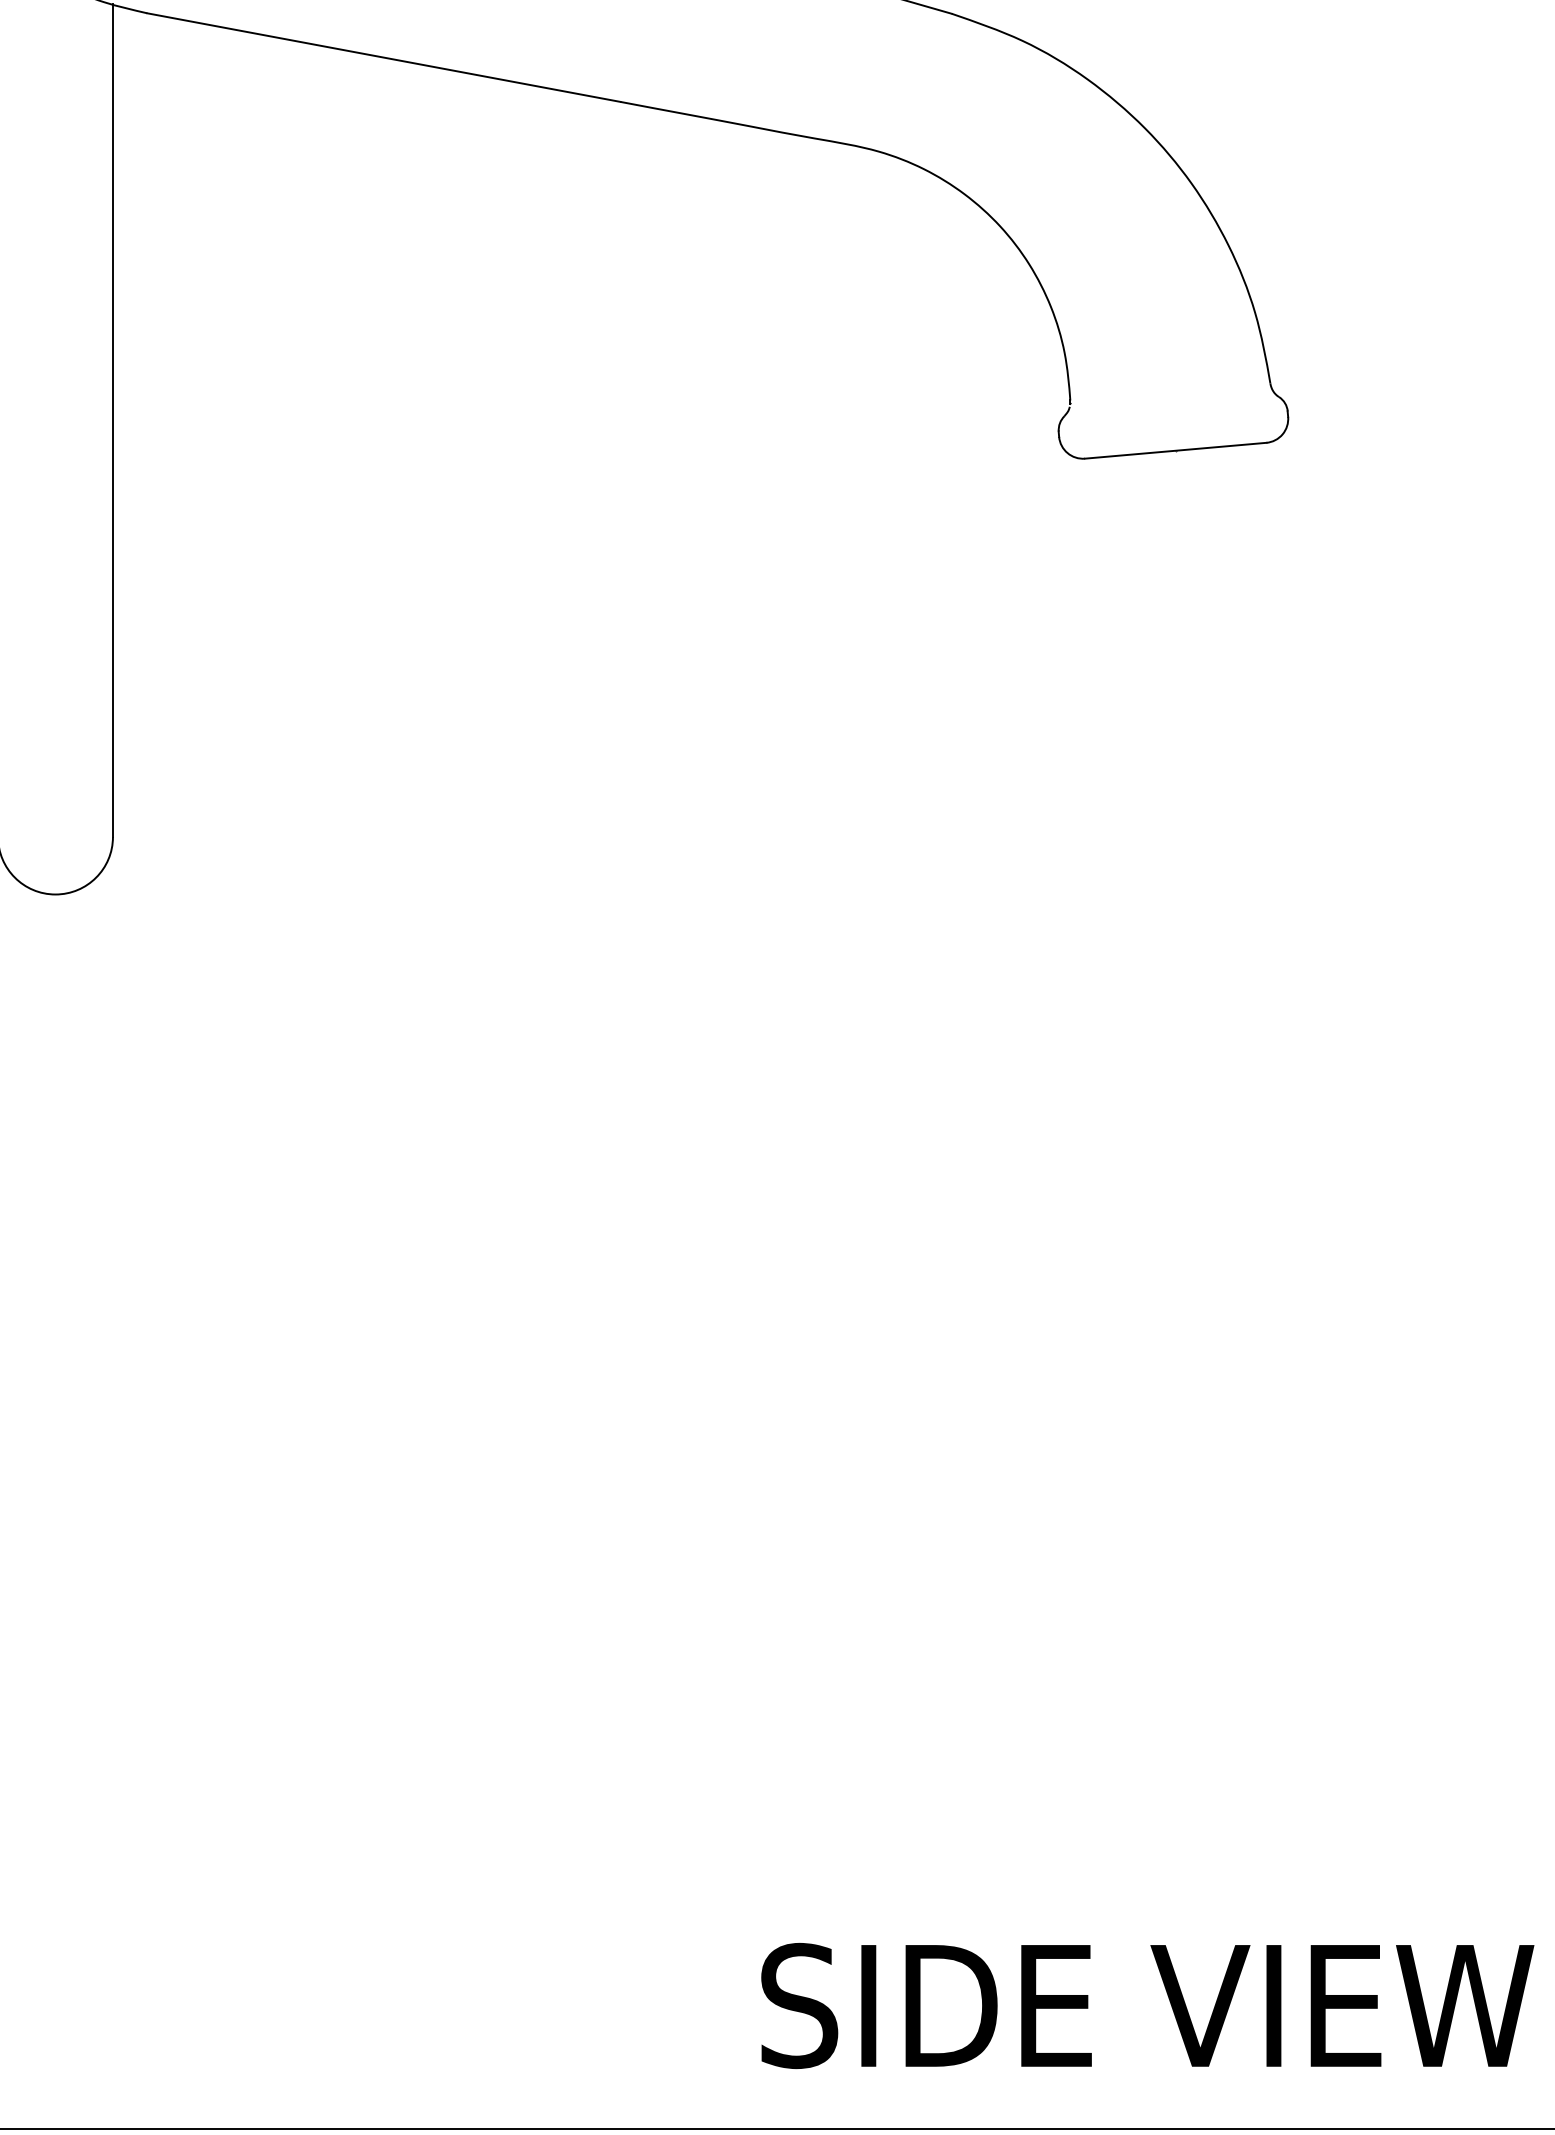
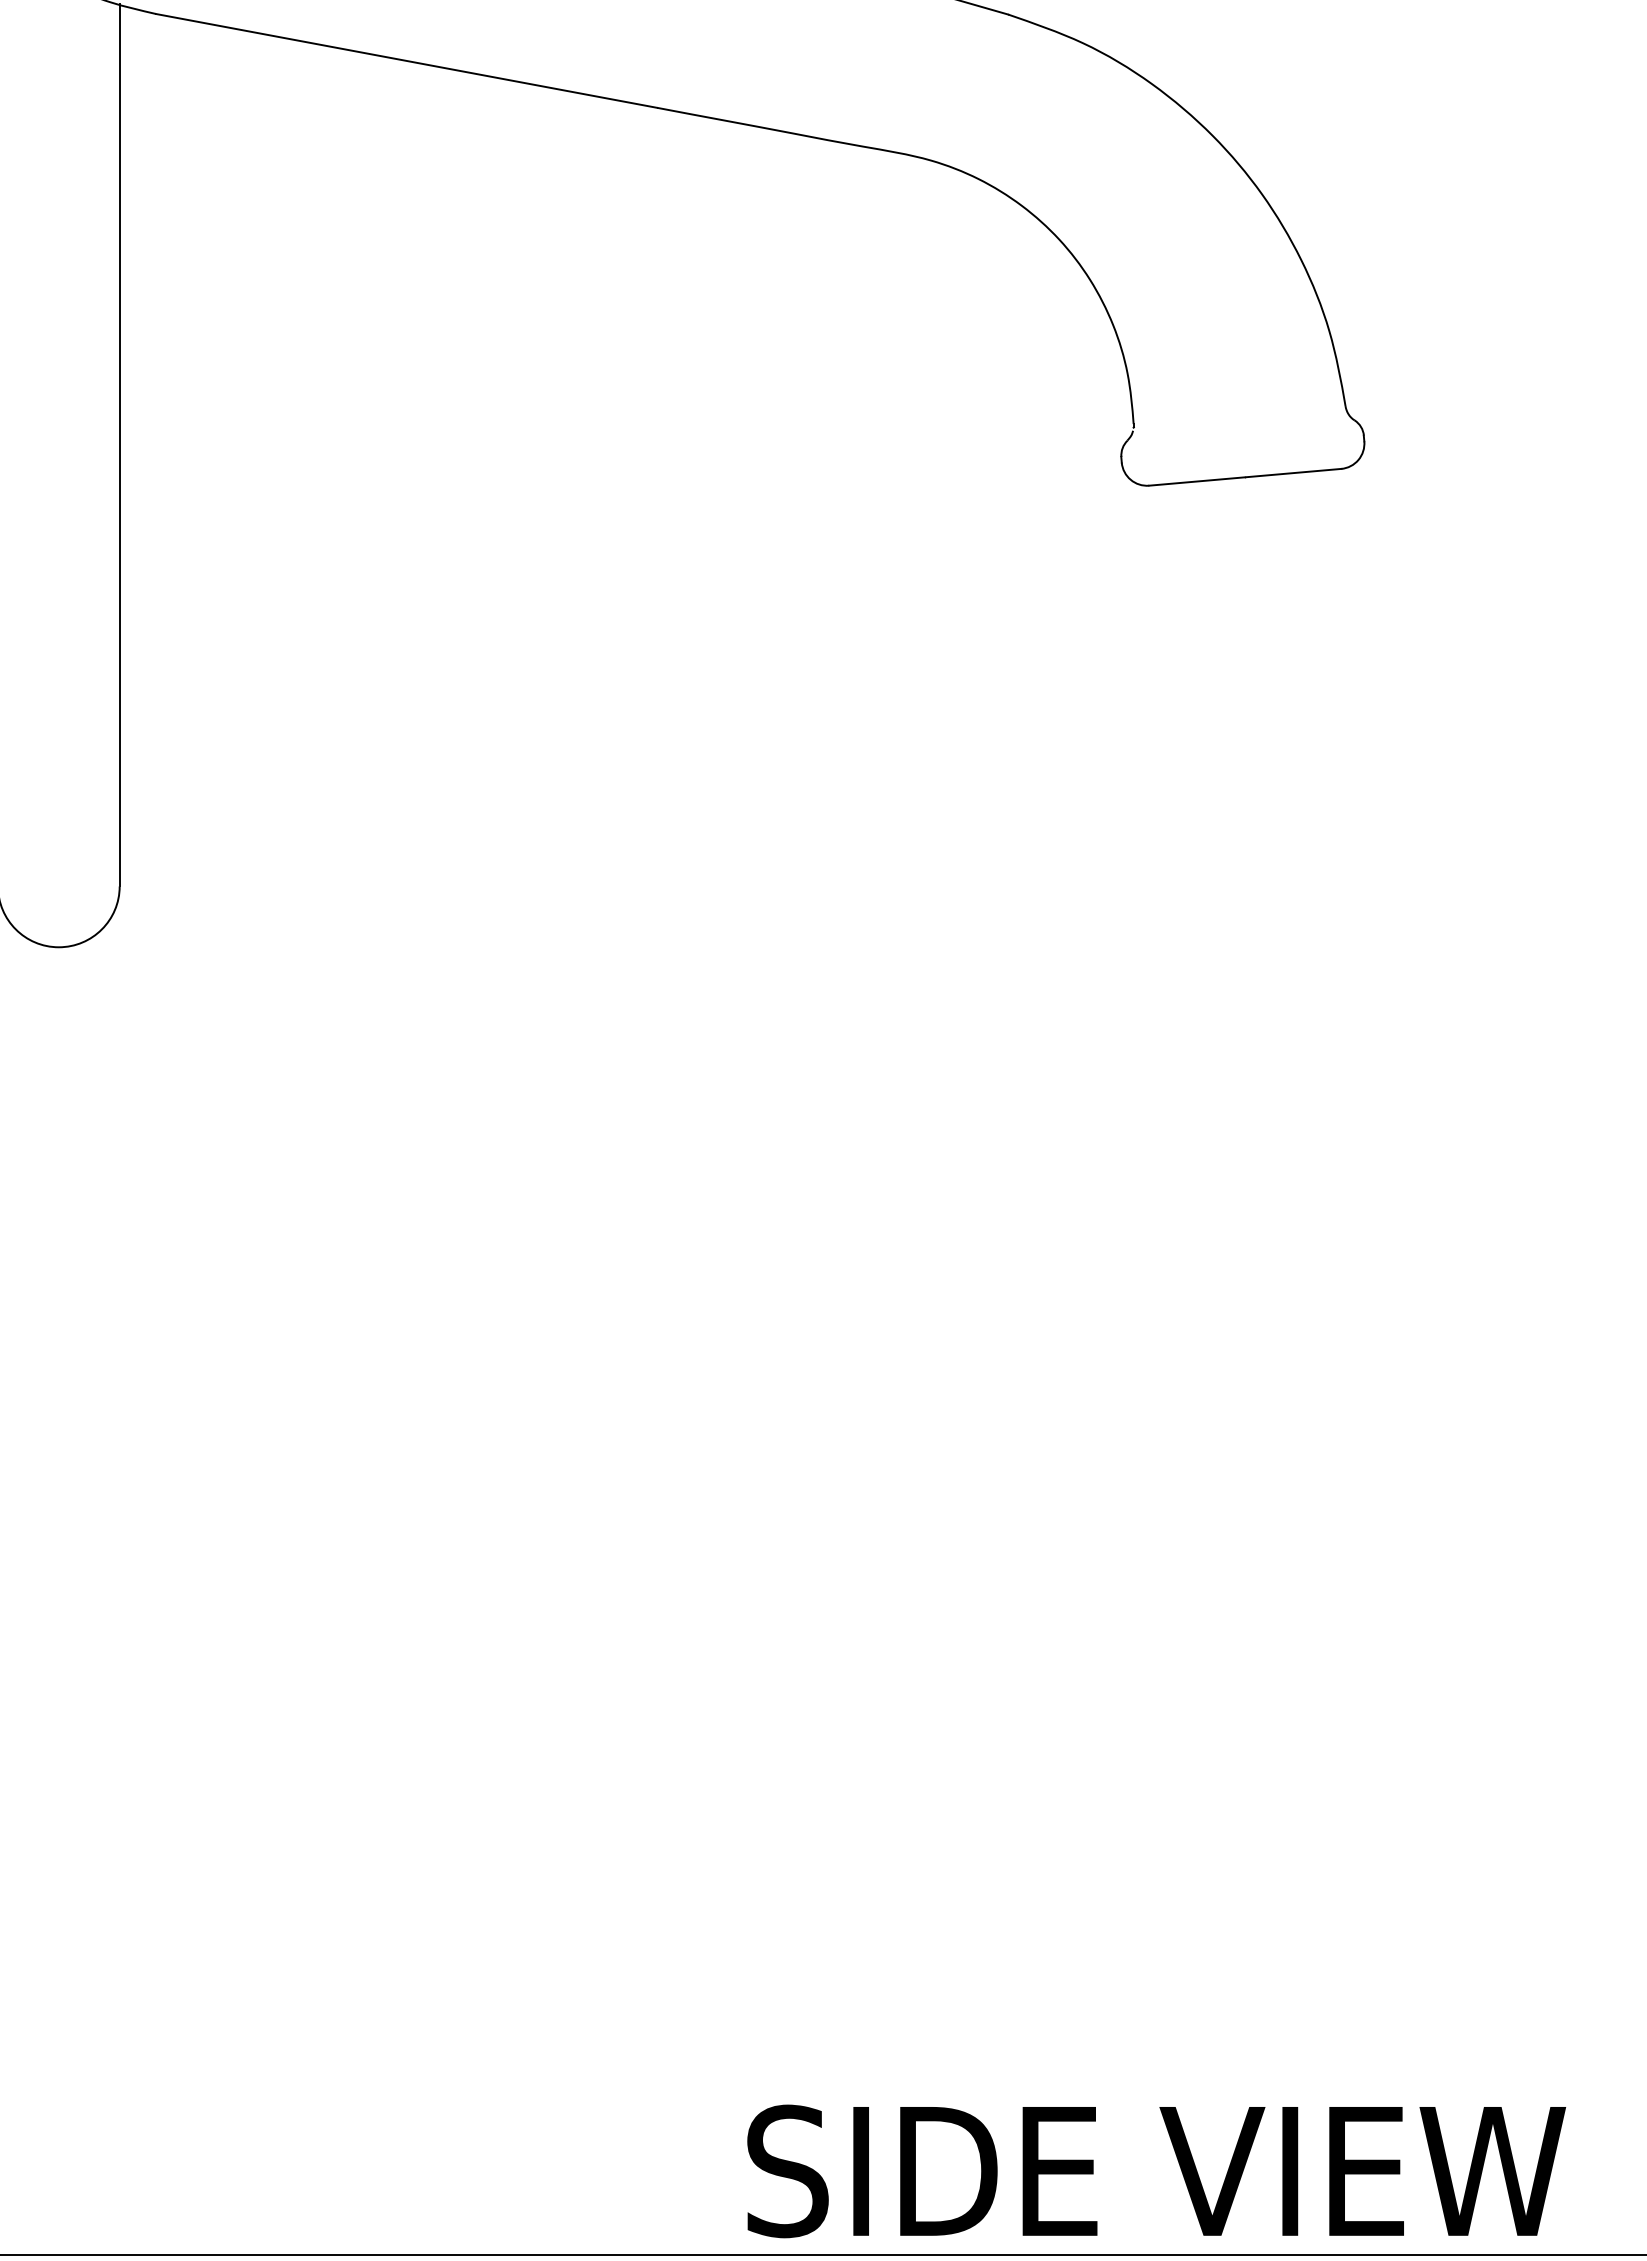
text: (1147, 2006) -> (1156, 2171), moved

